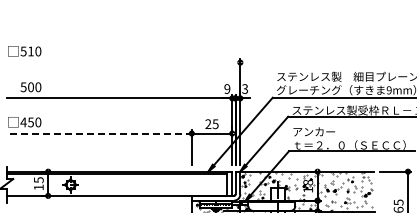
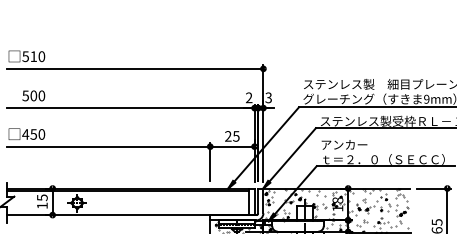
line: (123, 62) -> (135, 68), added
text: (227, 88) -> (249, 97), 9 -> 2
line: (99, 133) -> (108, 146), dashed -> solid

